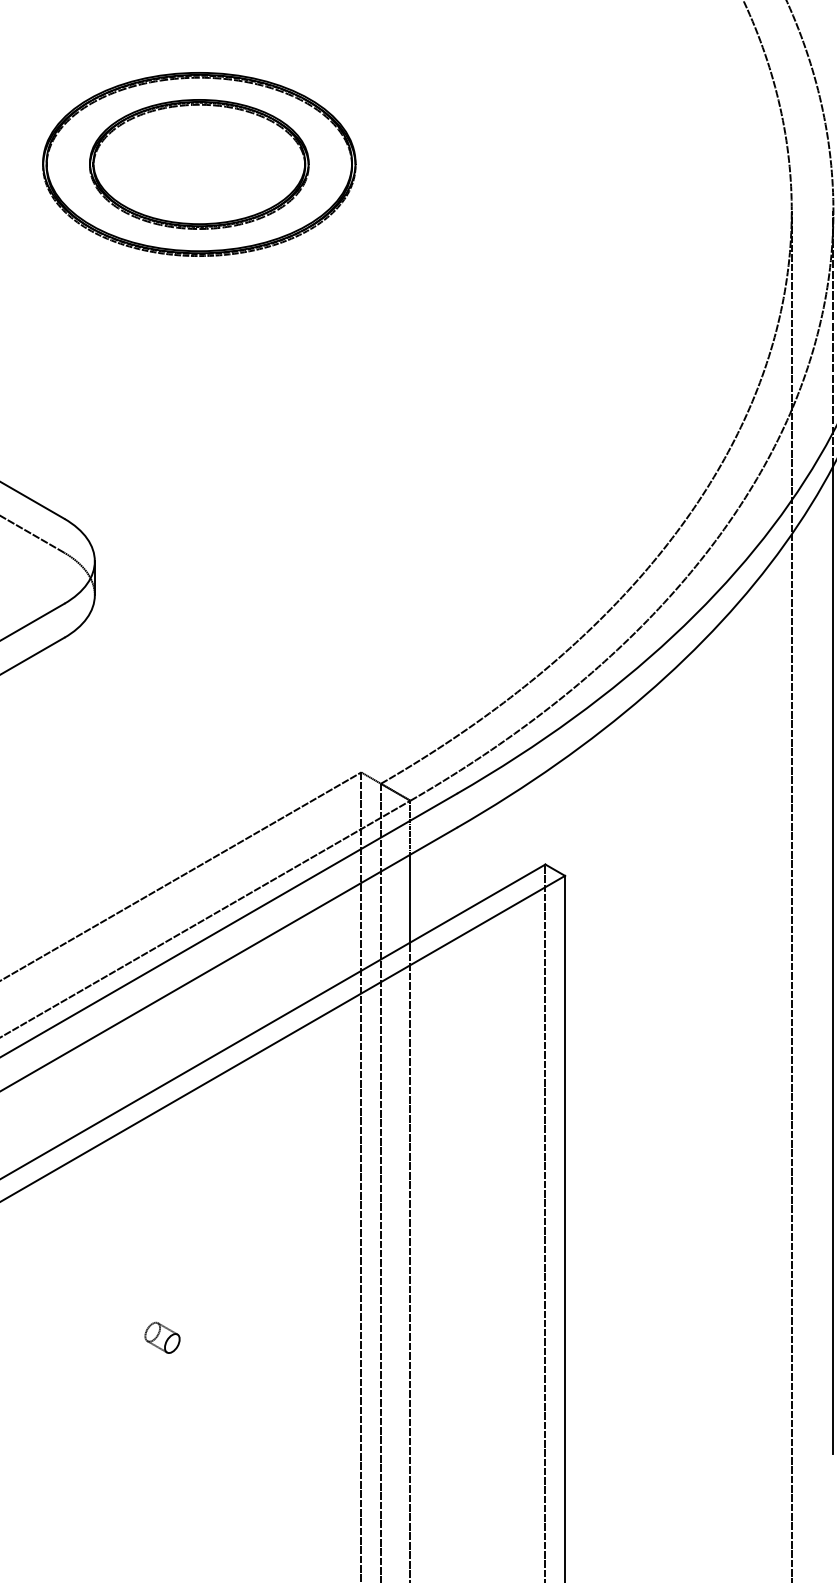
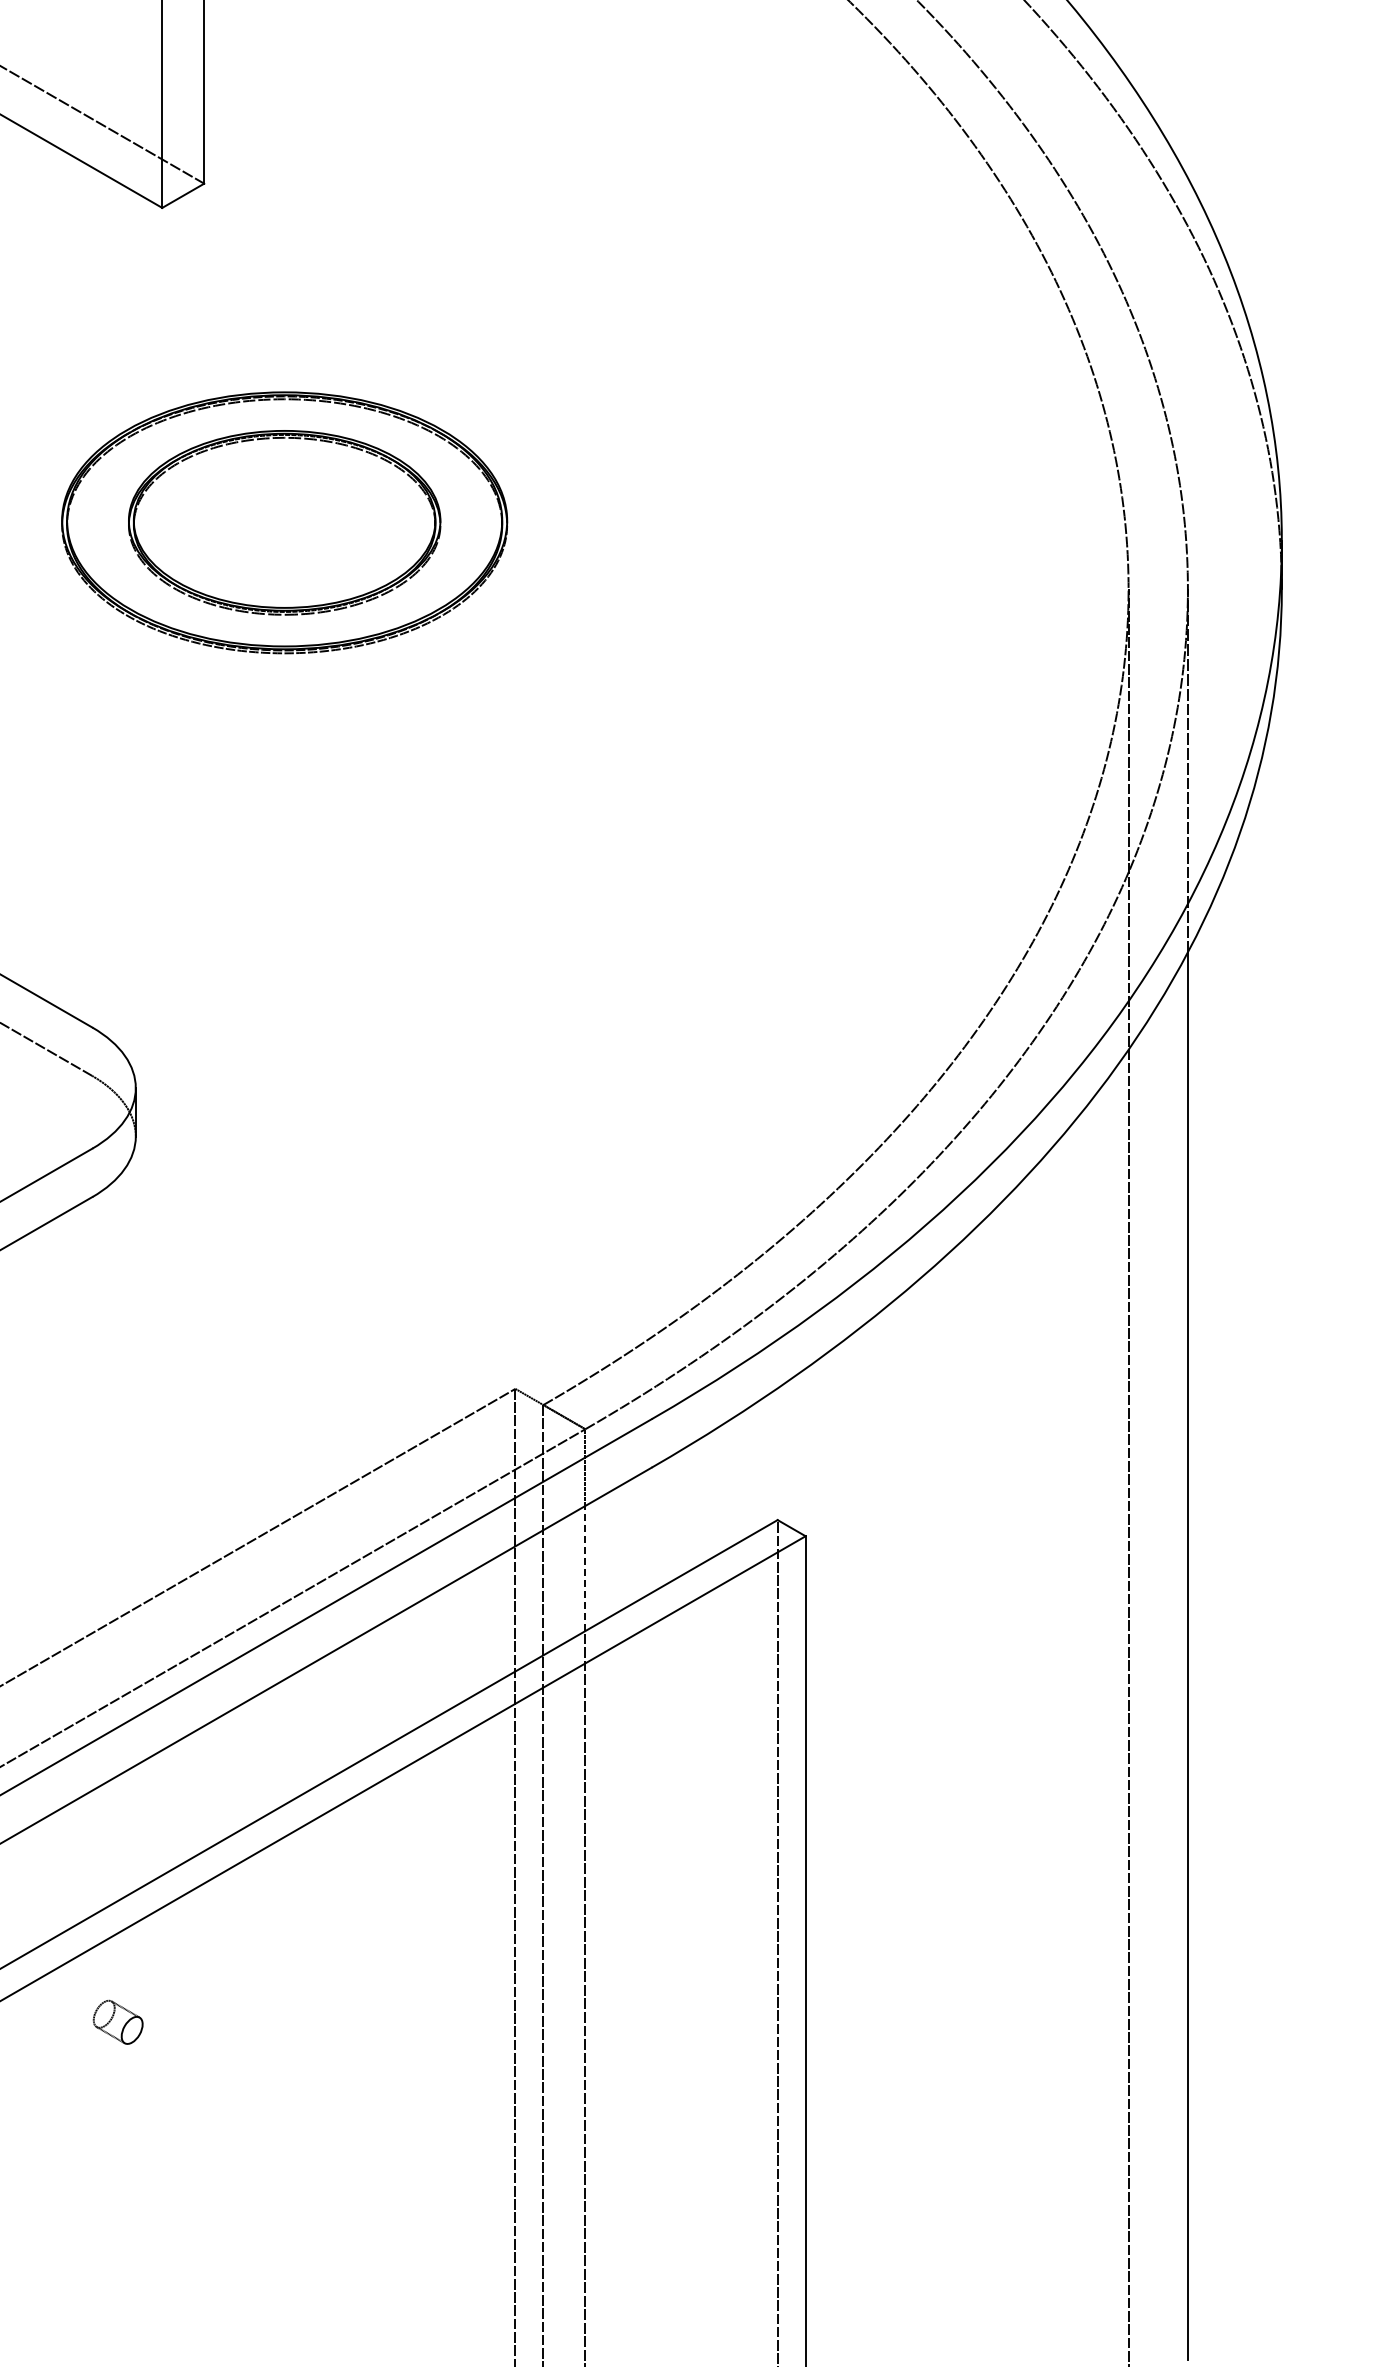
line: (410, 898) -> (585, 1568), solid -> dashed
part: (162, 1337) -> (117, 2021), moved

